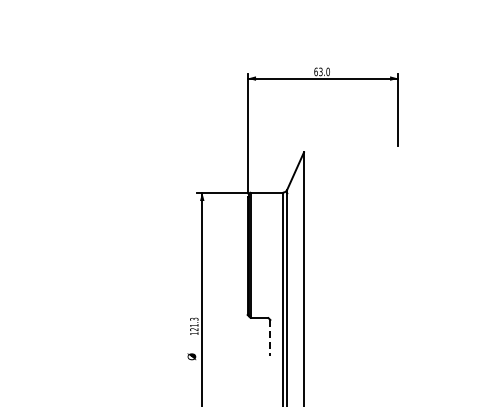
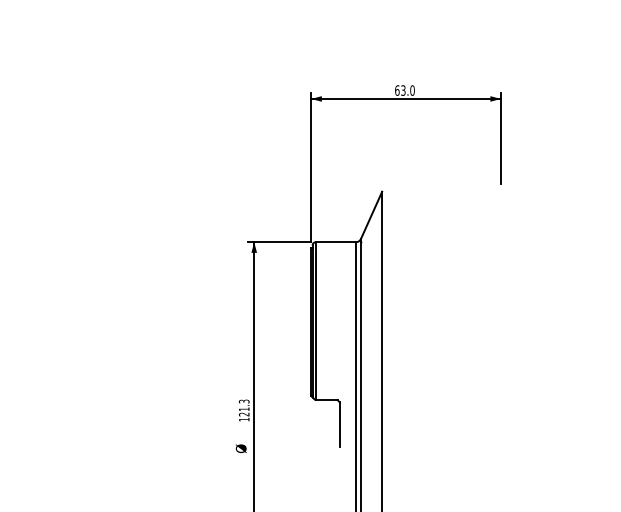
line: (270, 337) -> (340, 424), dashed -> solid

